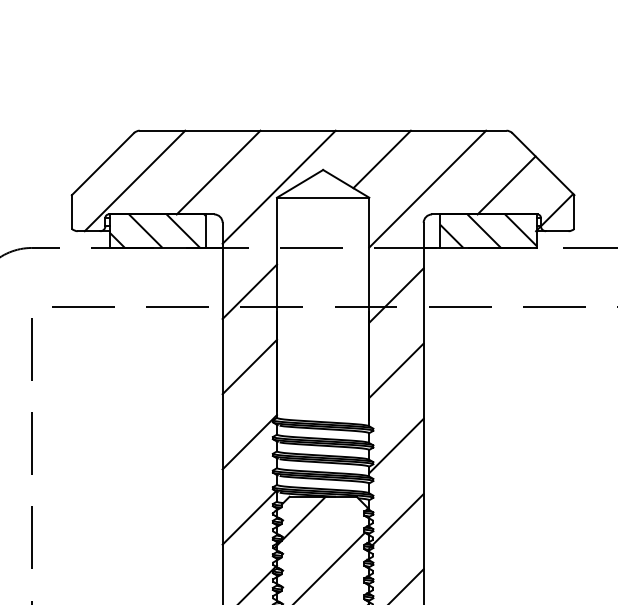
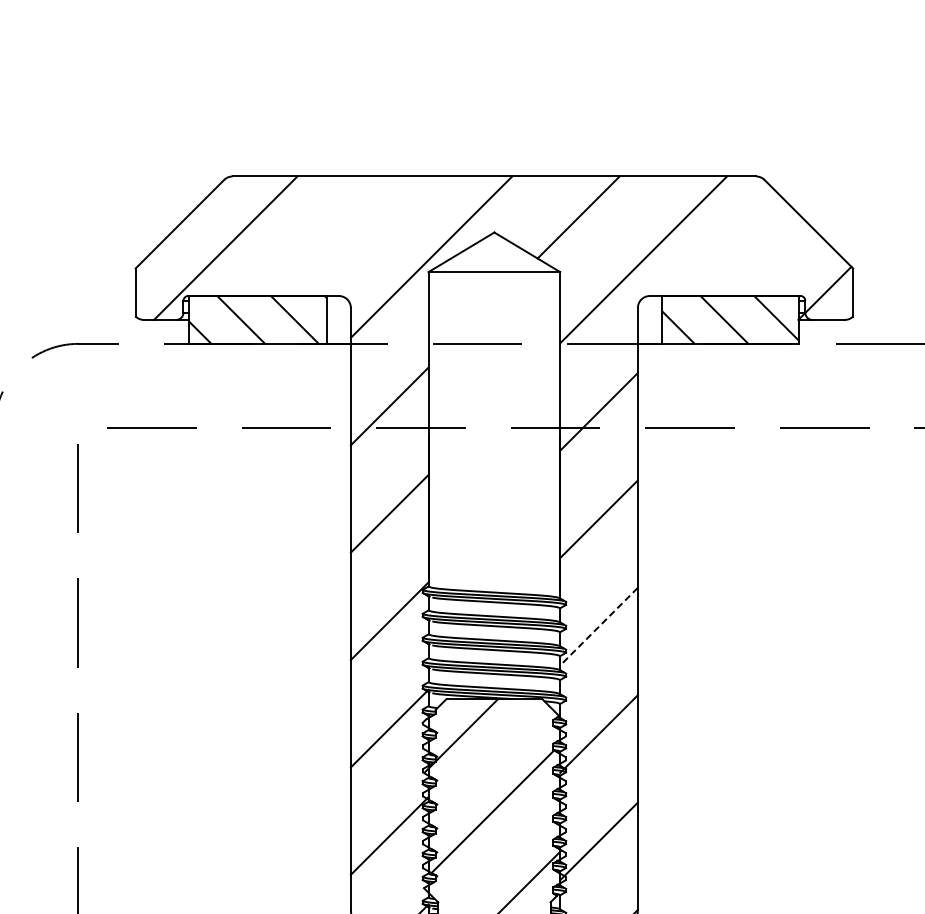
line: (218, 172) -> (344, 236), removed
line: (506, 185) -> (755, 254), removed
line: (396, 445) -> (599, 626), solid -> dashed

